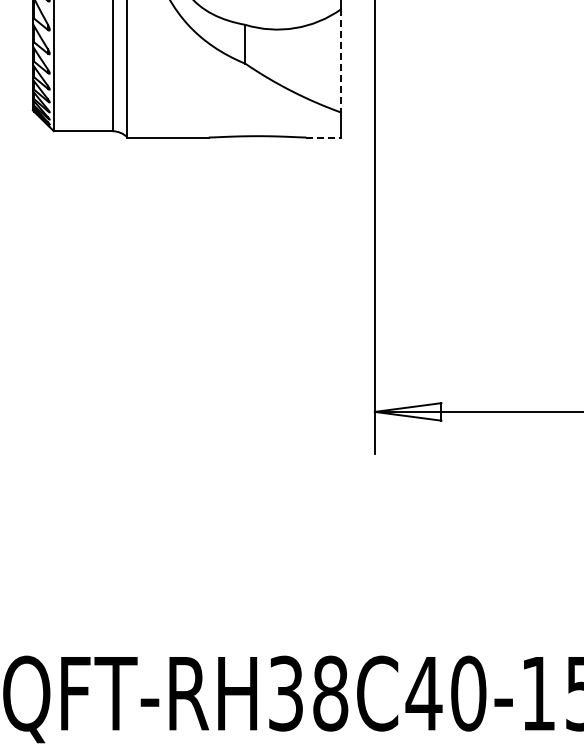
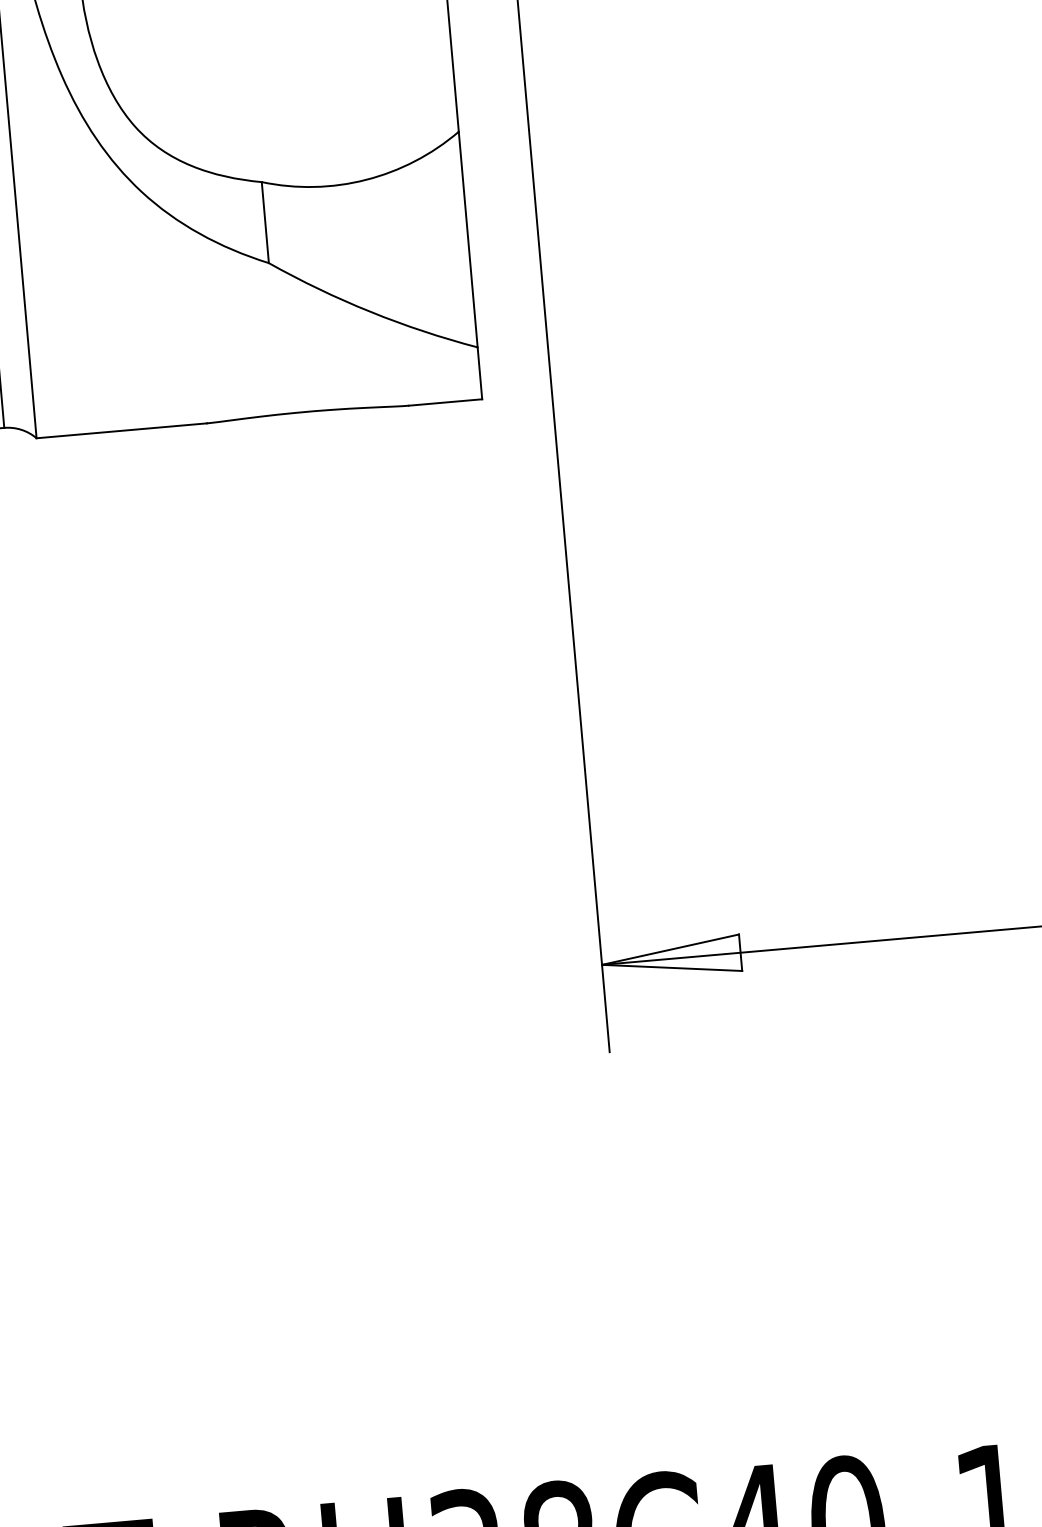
line: (341, 60) -> (468, 238), dashed -> solid
line: (323, 137) -> (444, 402), dashed -> solid

